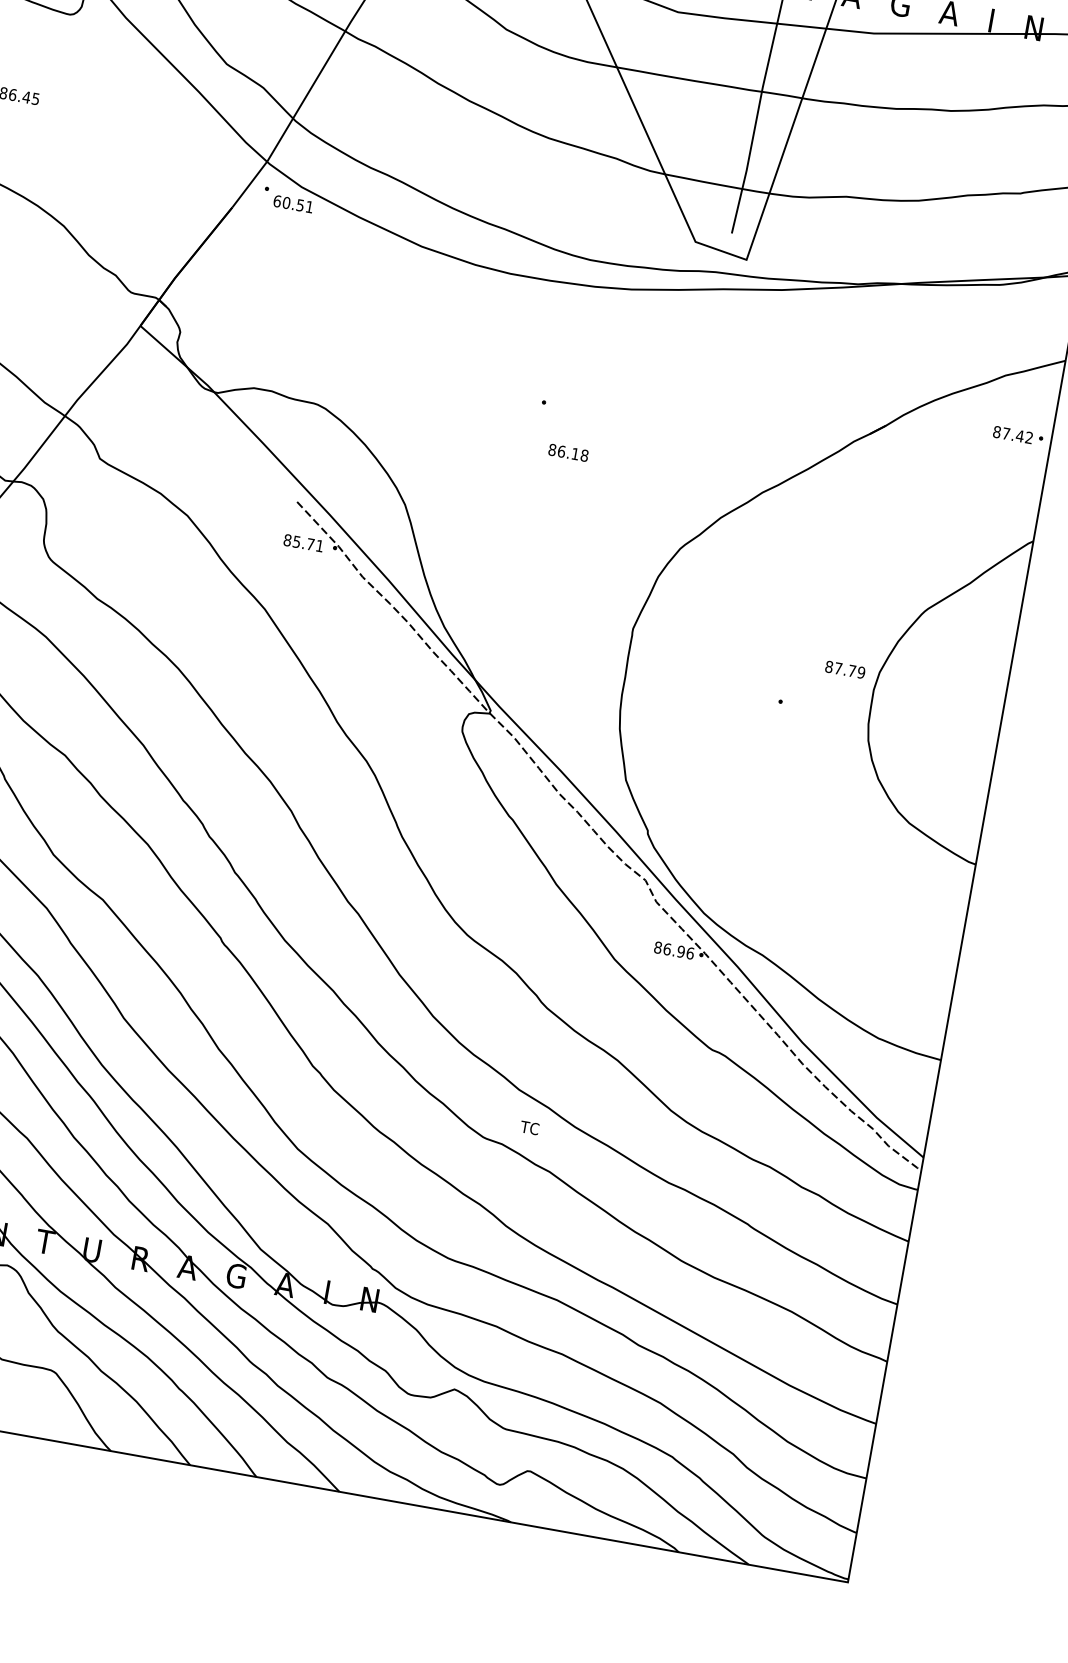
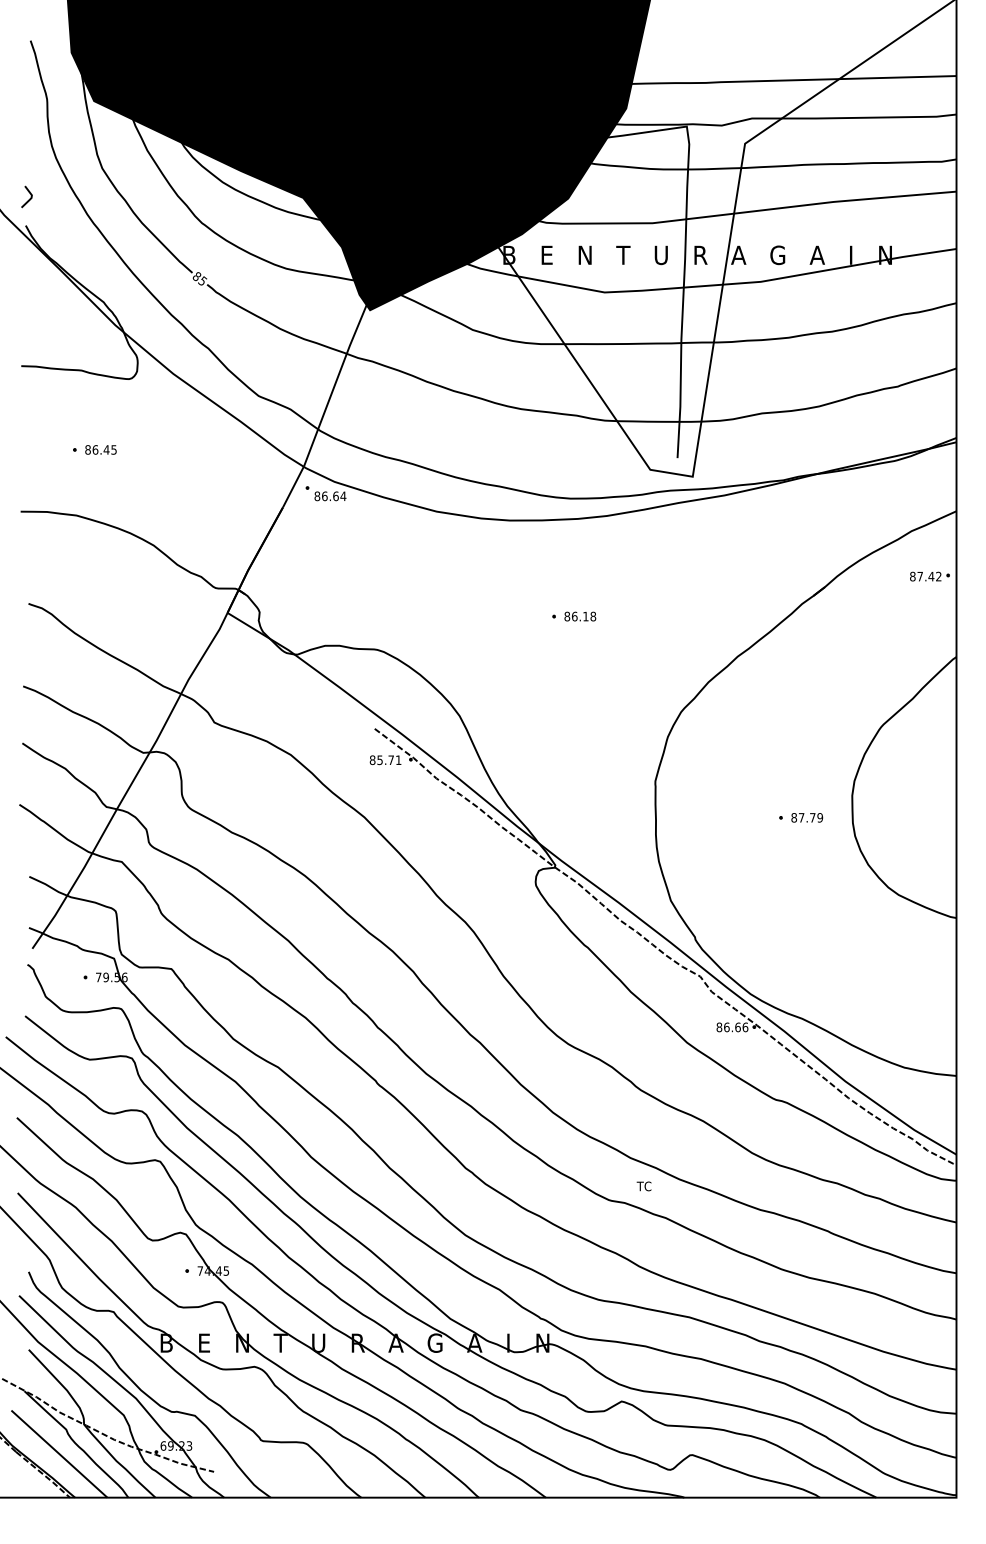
text: (293, 204) -> (330, 496), 60.51 -> 86.64
text: (568, 452) -> (580, 616), moved
text: (845, 669) -> (807, 817), moved
text: (680, 951) -> (737, 1027), 86.96 -> 86.66

